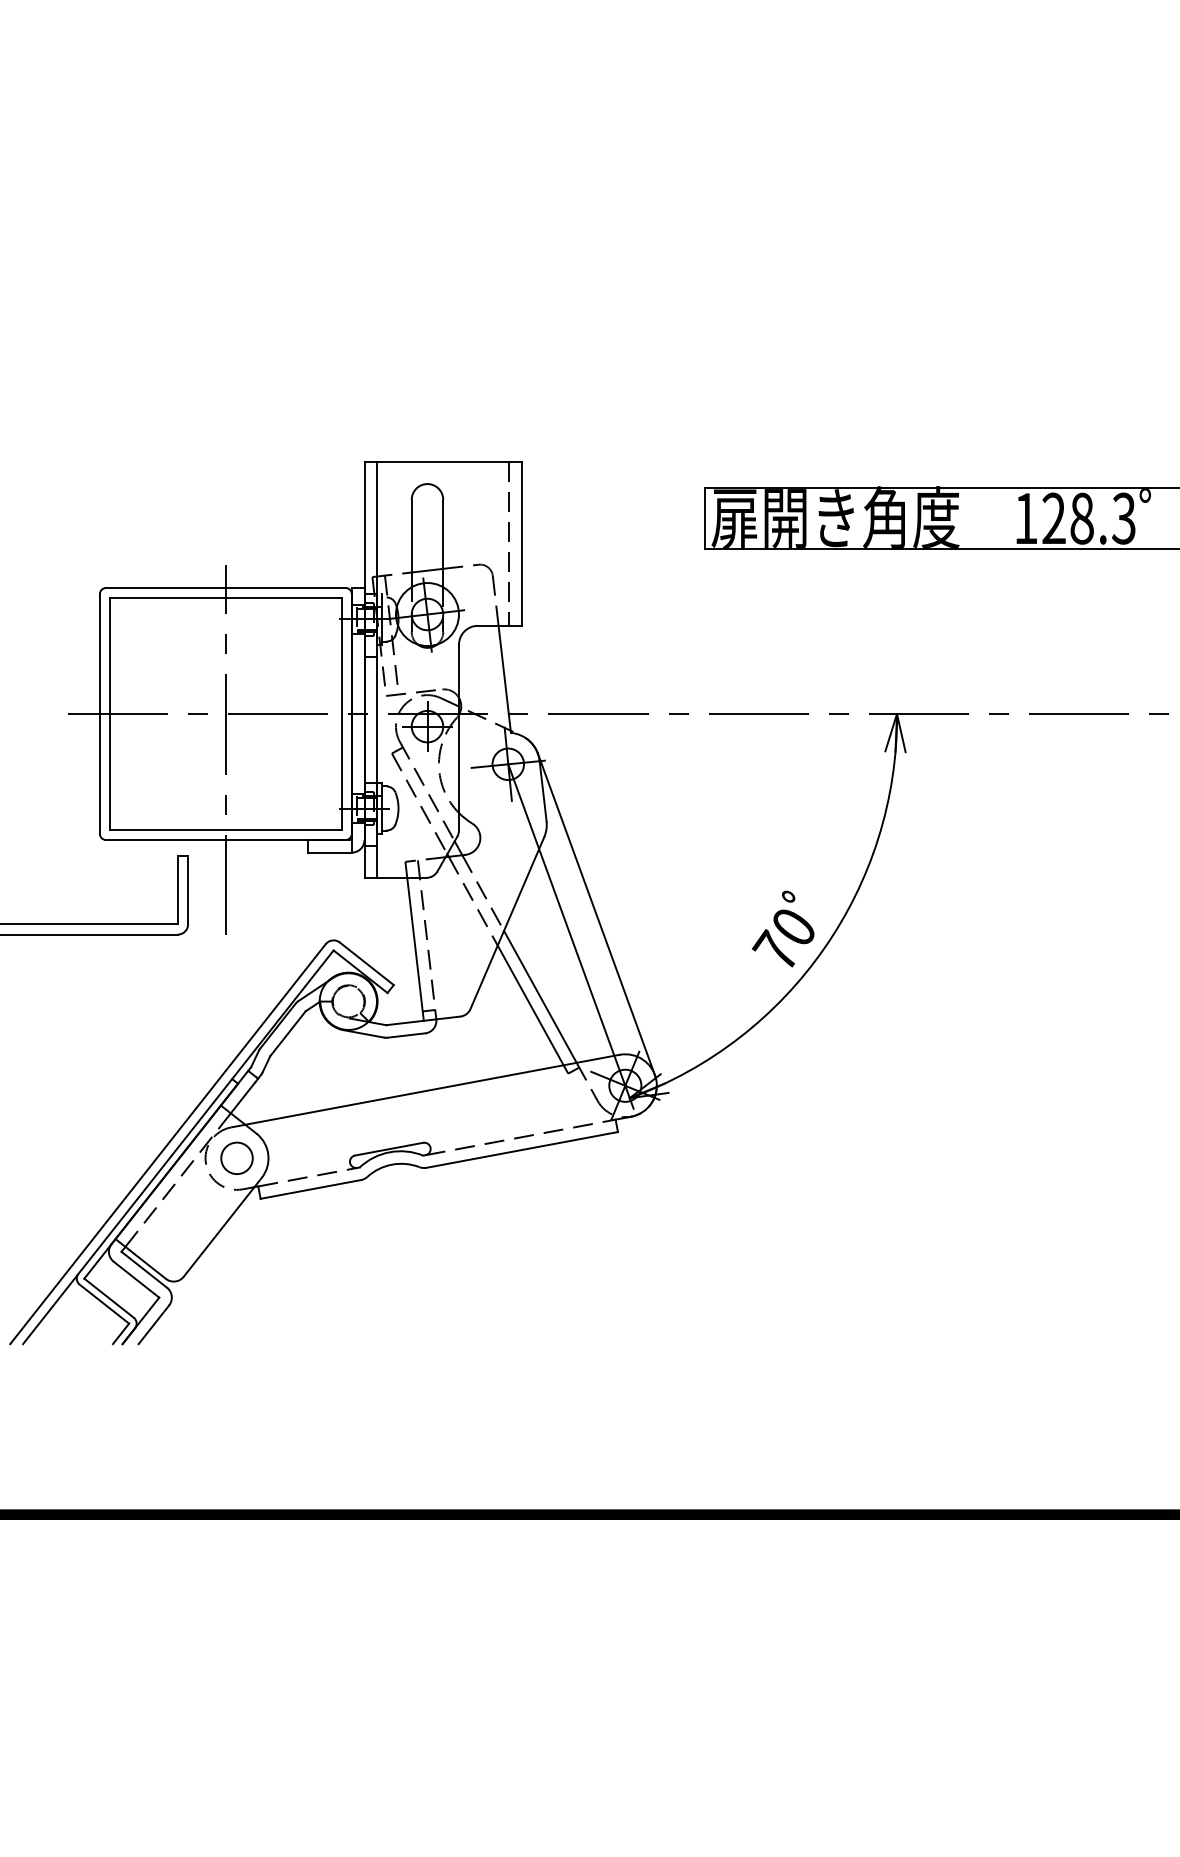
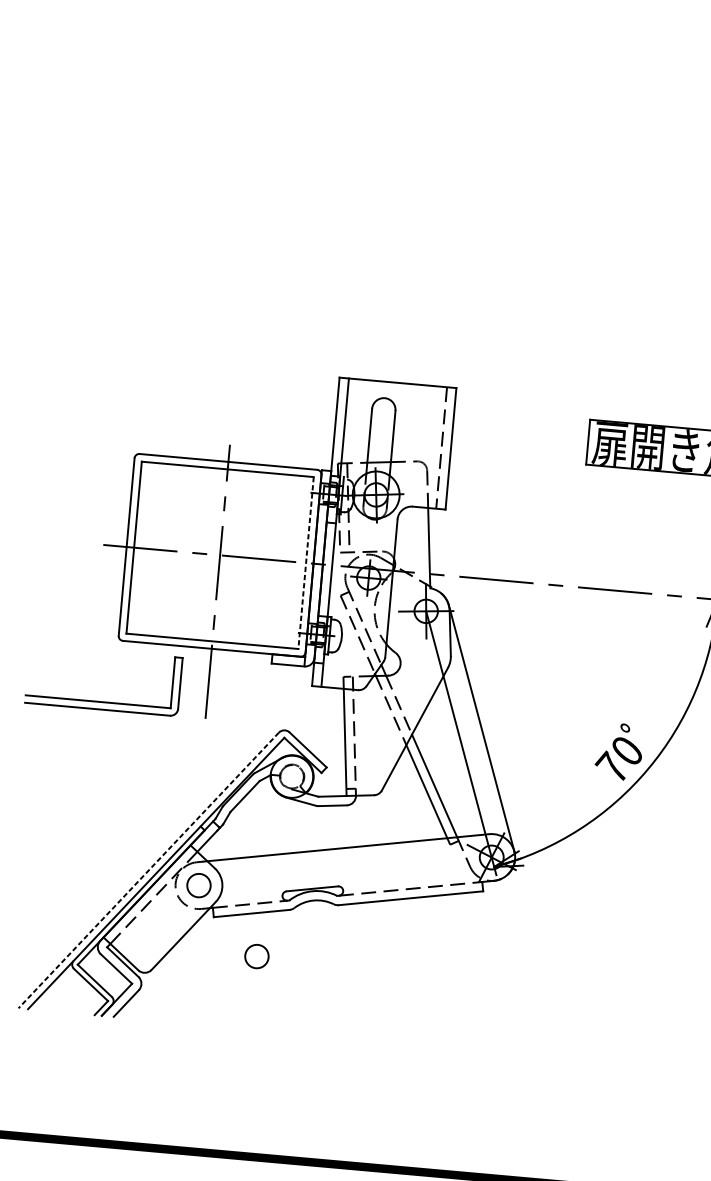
line: (341, 714) -> (305, 563), solid -> dashed
line: (167, 1144) -> (148, 870), solid -> dashed
circle: (322, 1245) -> (256, 955), added

